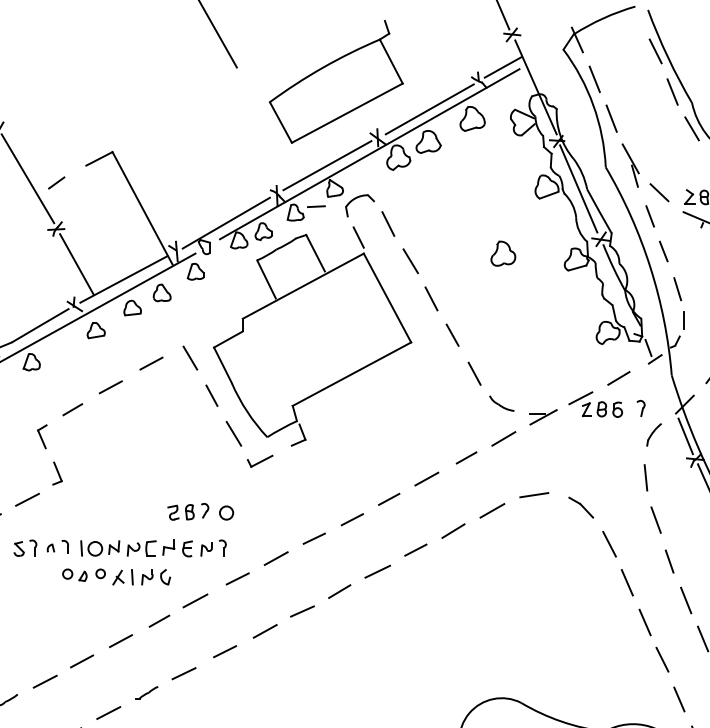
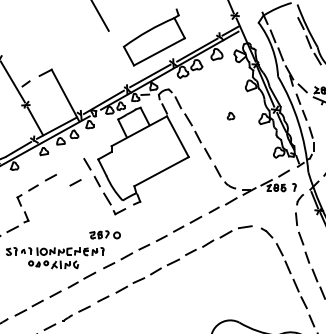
part: (502, 251) -> (230, 115), size x0.6
line: (151, 362) -> (75, 182), moved
part: (199, 511) -> (104, 234), moved

